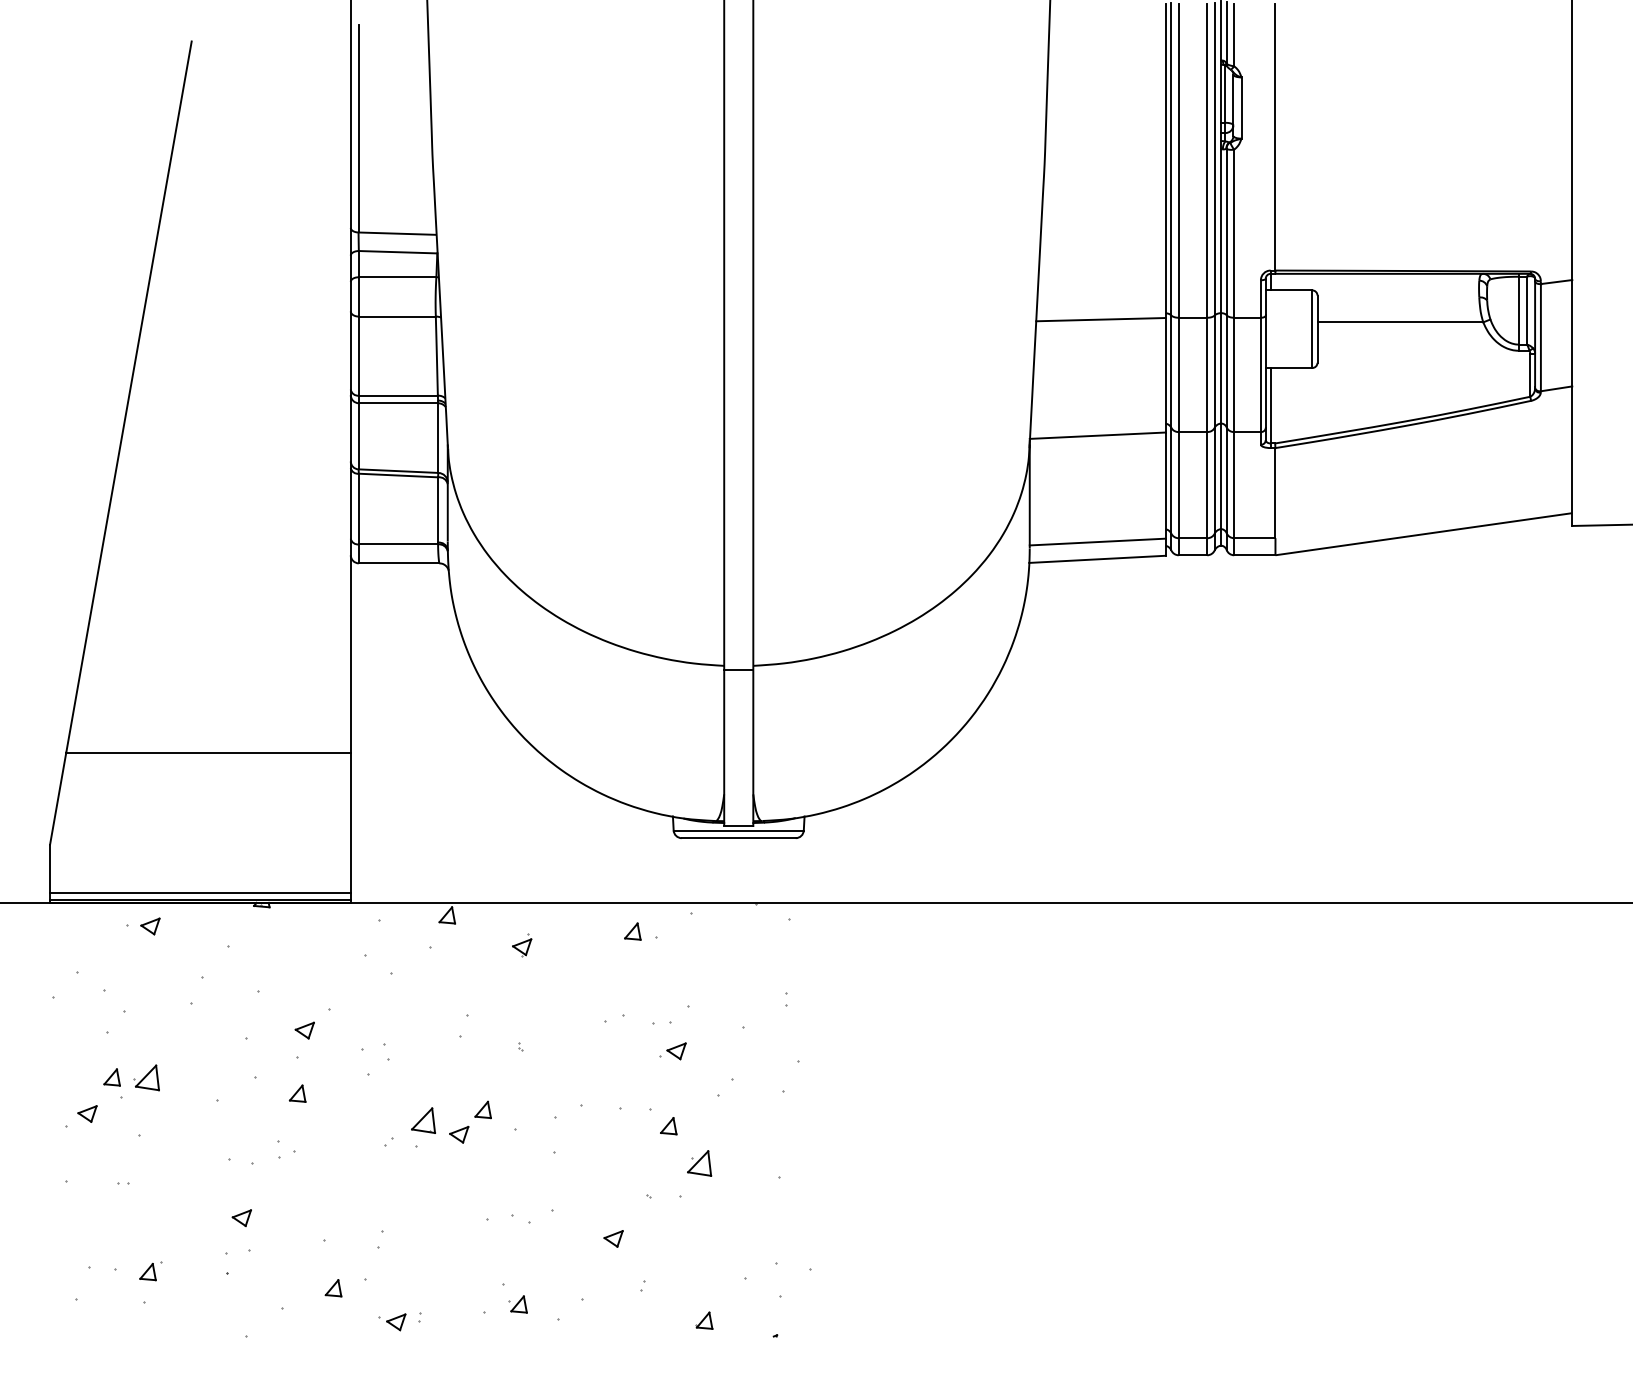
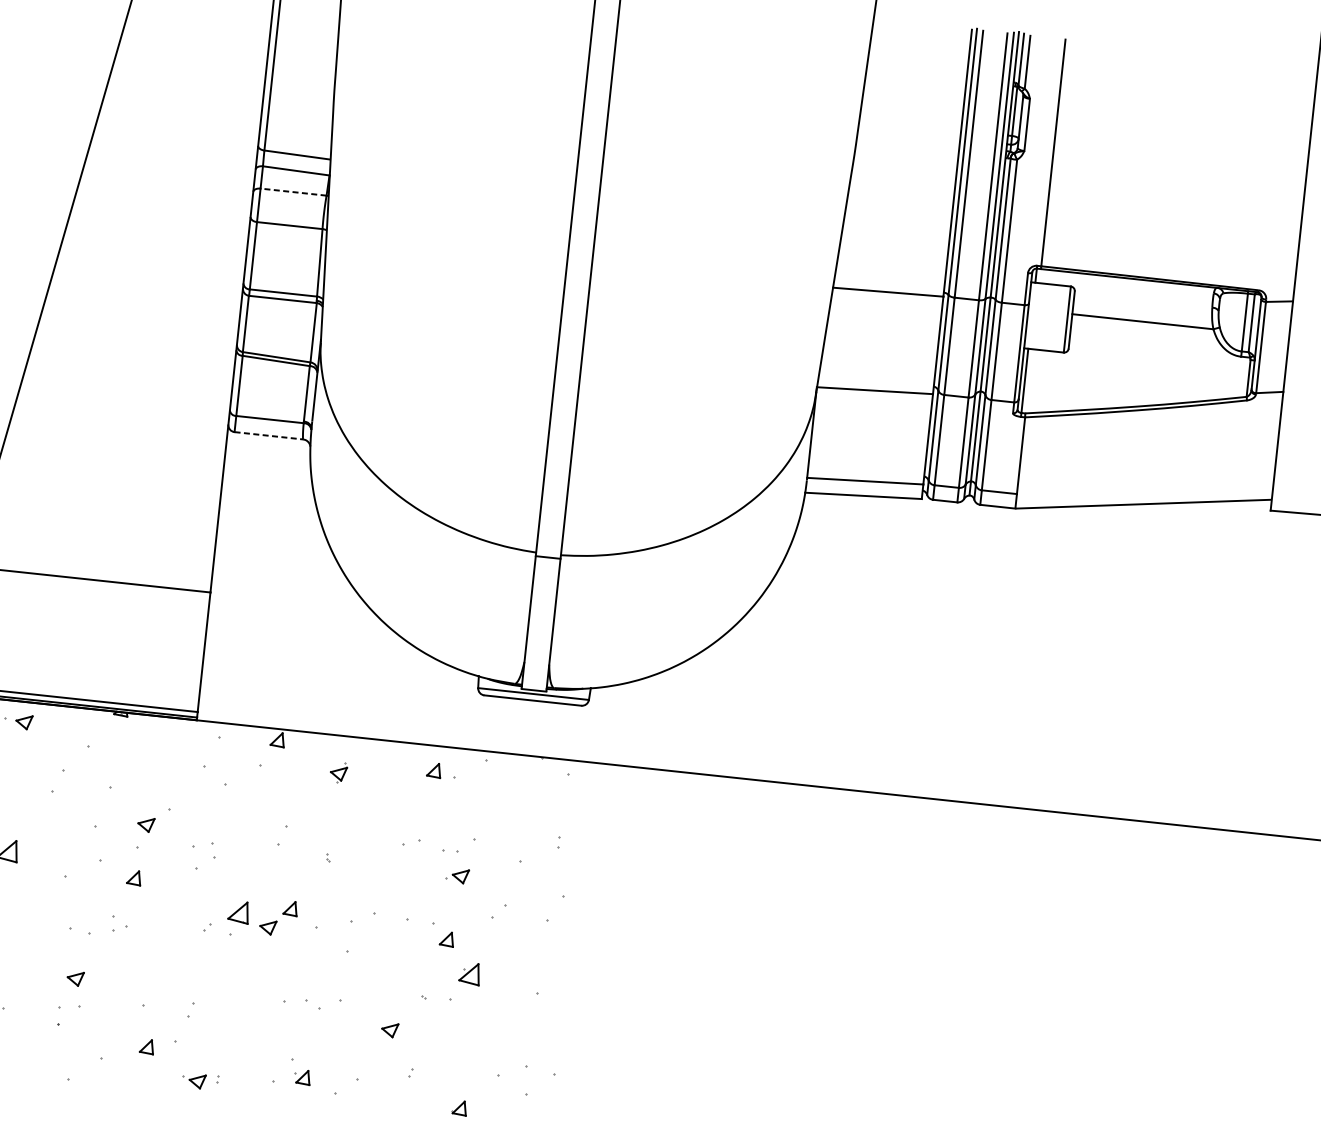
line: (397, 277) -> (293, 192), solid -> dashed
line: (399, 563) -> (269, 435), solid -> dashed

